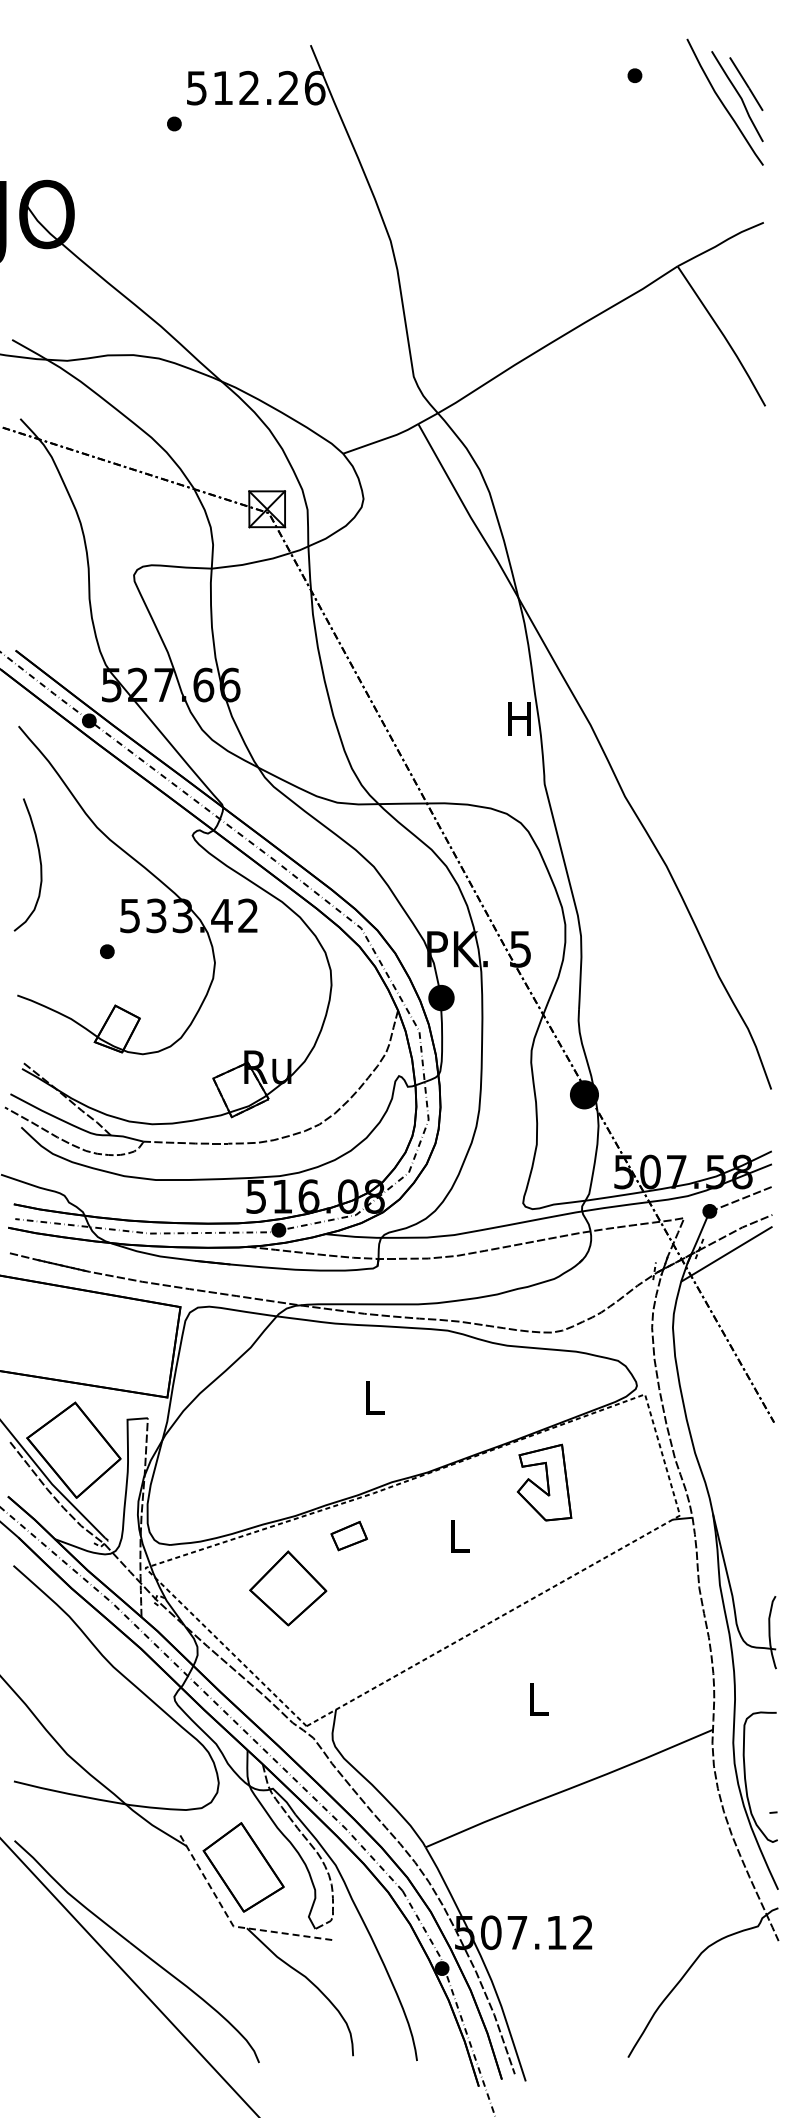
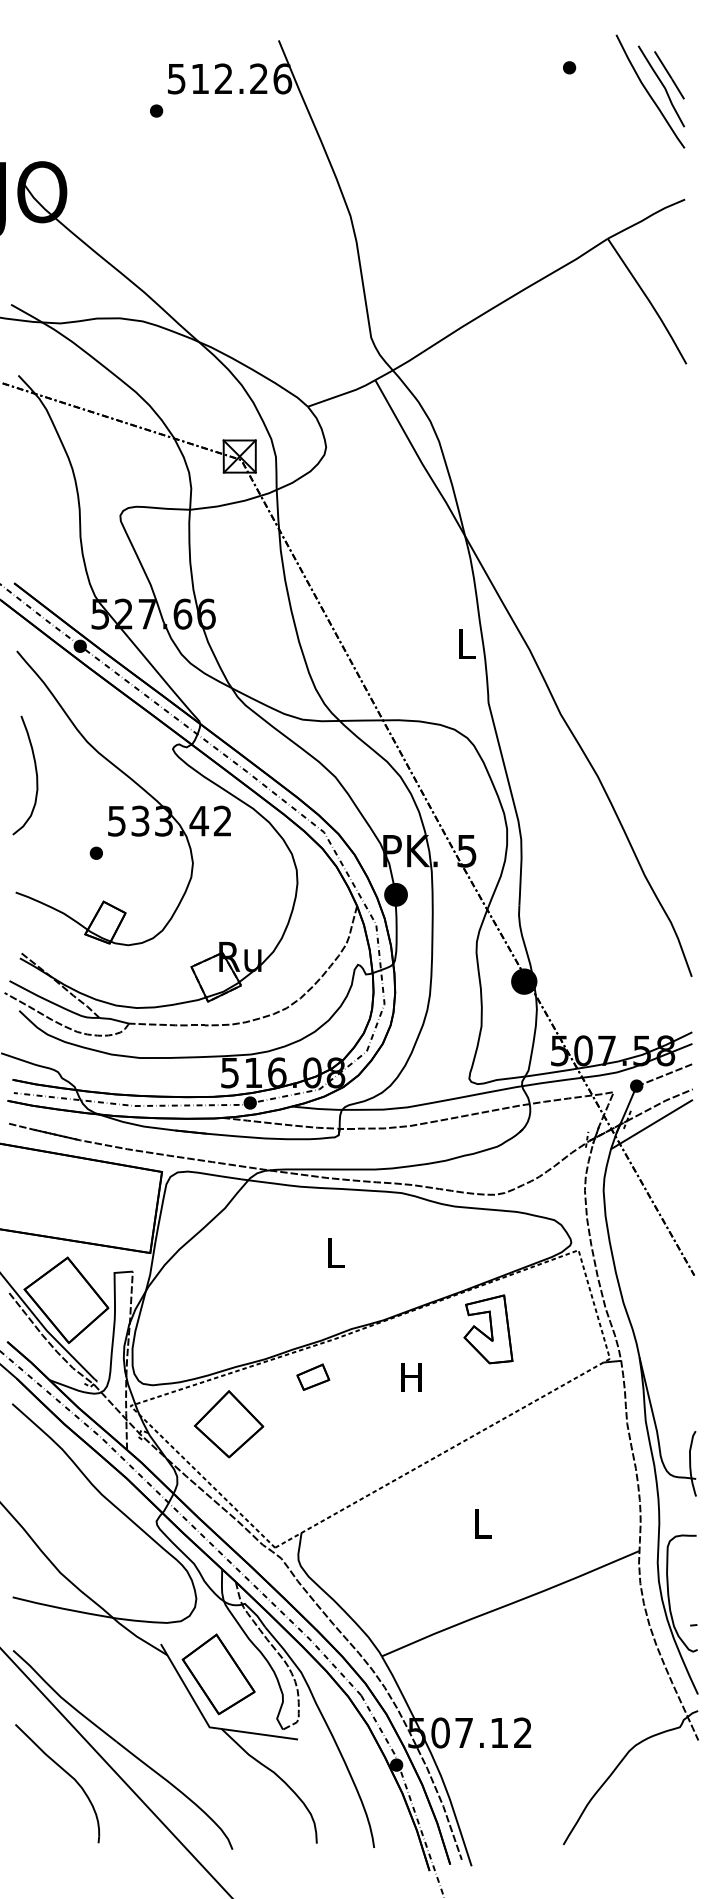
text: (519, 718) -> (466, 644), H -> L
text: (458, 1536) -> (411, 1377), L -> H
part: (288, 1588) -> (229, 1424), moved
line: (231, 1923) -> (207, 1724), dashed -> solid
part: (73, 1977) -> (66, 1773), added

